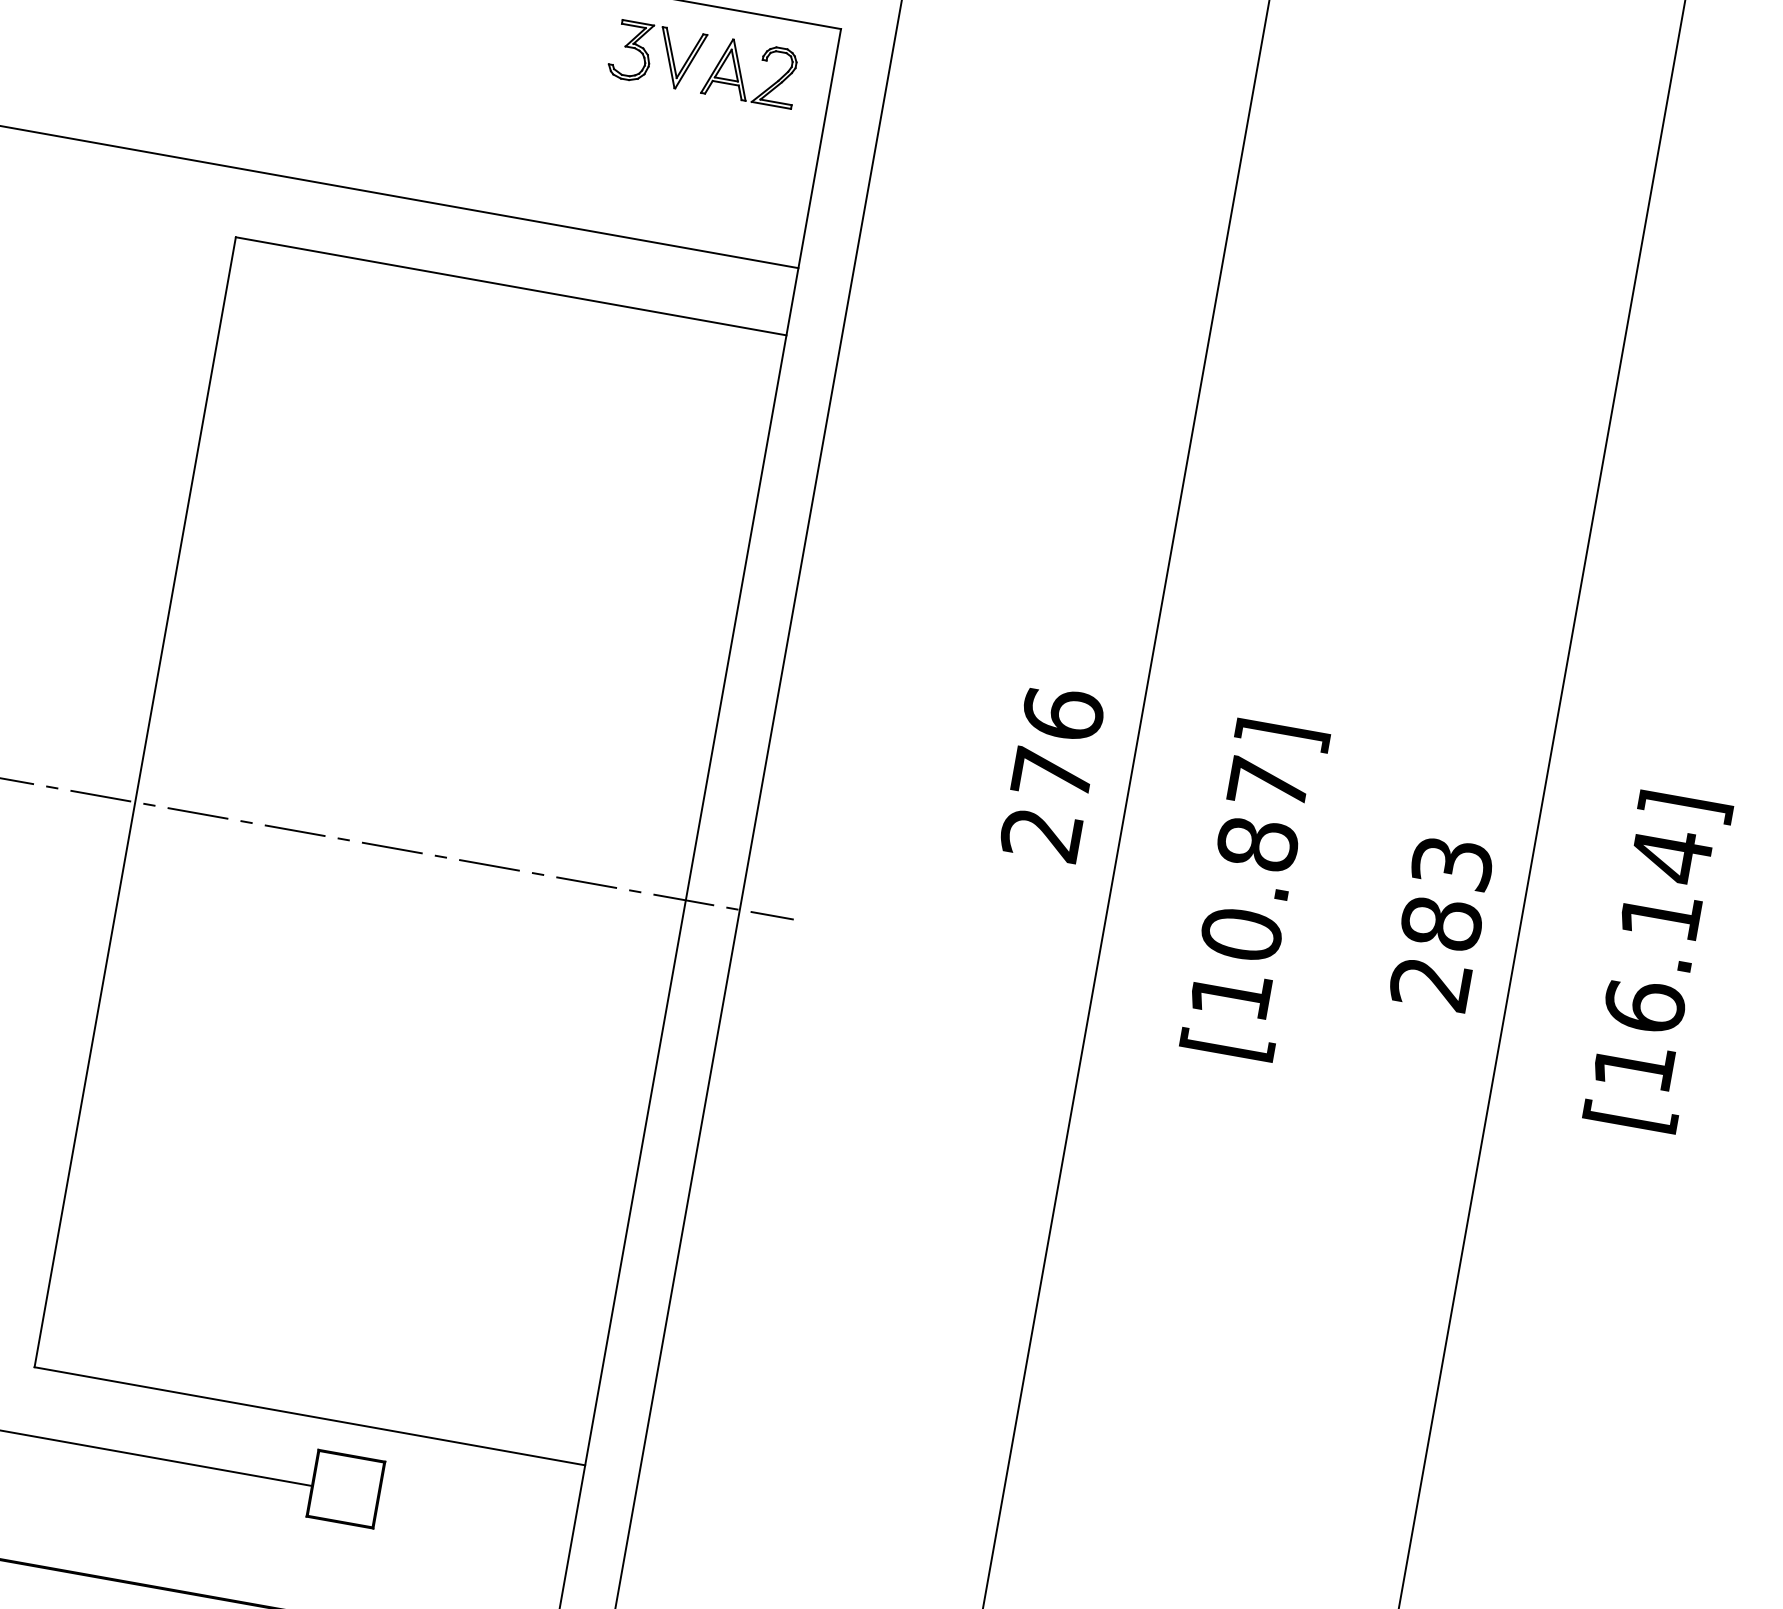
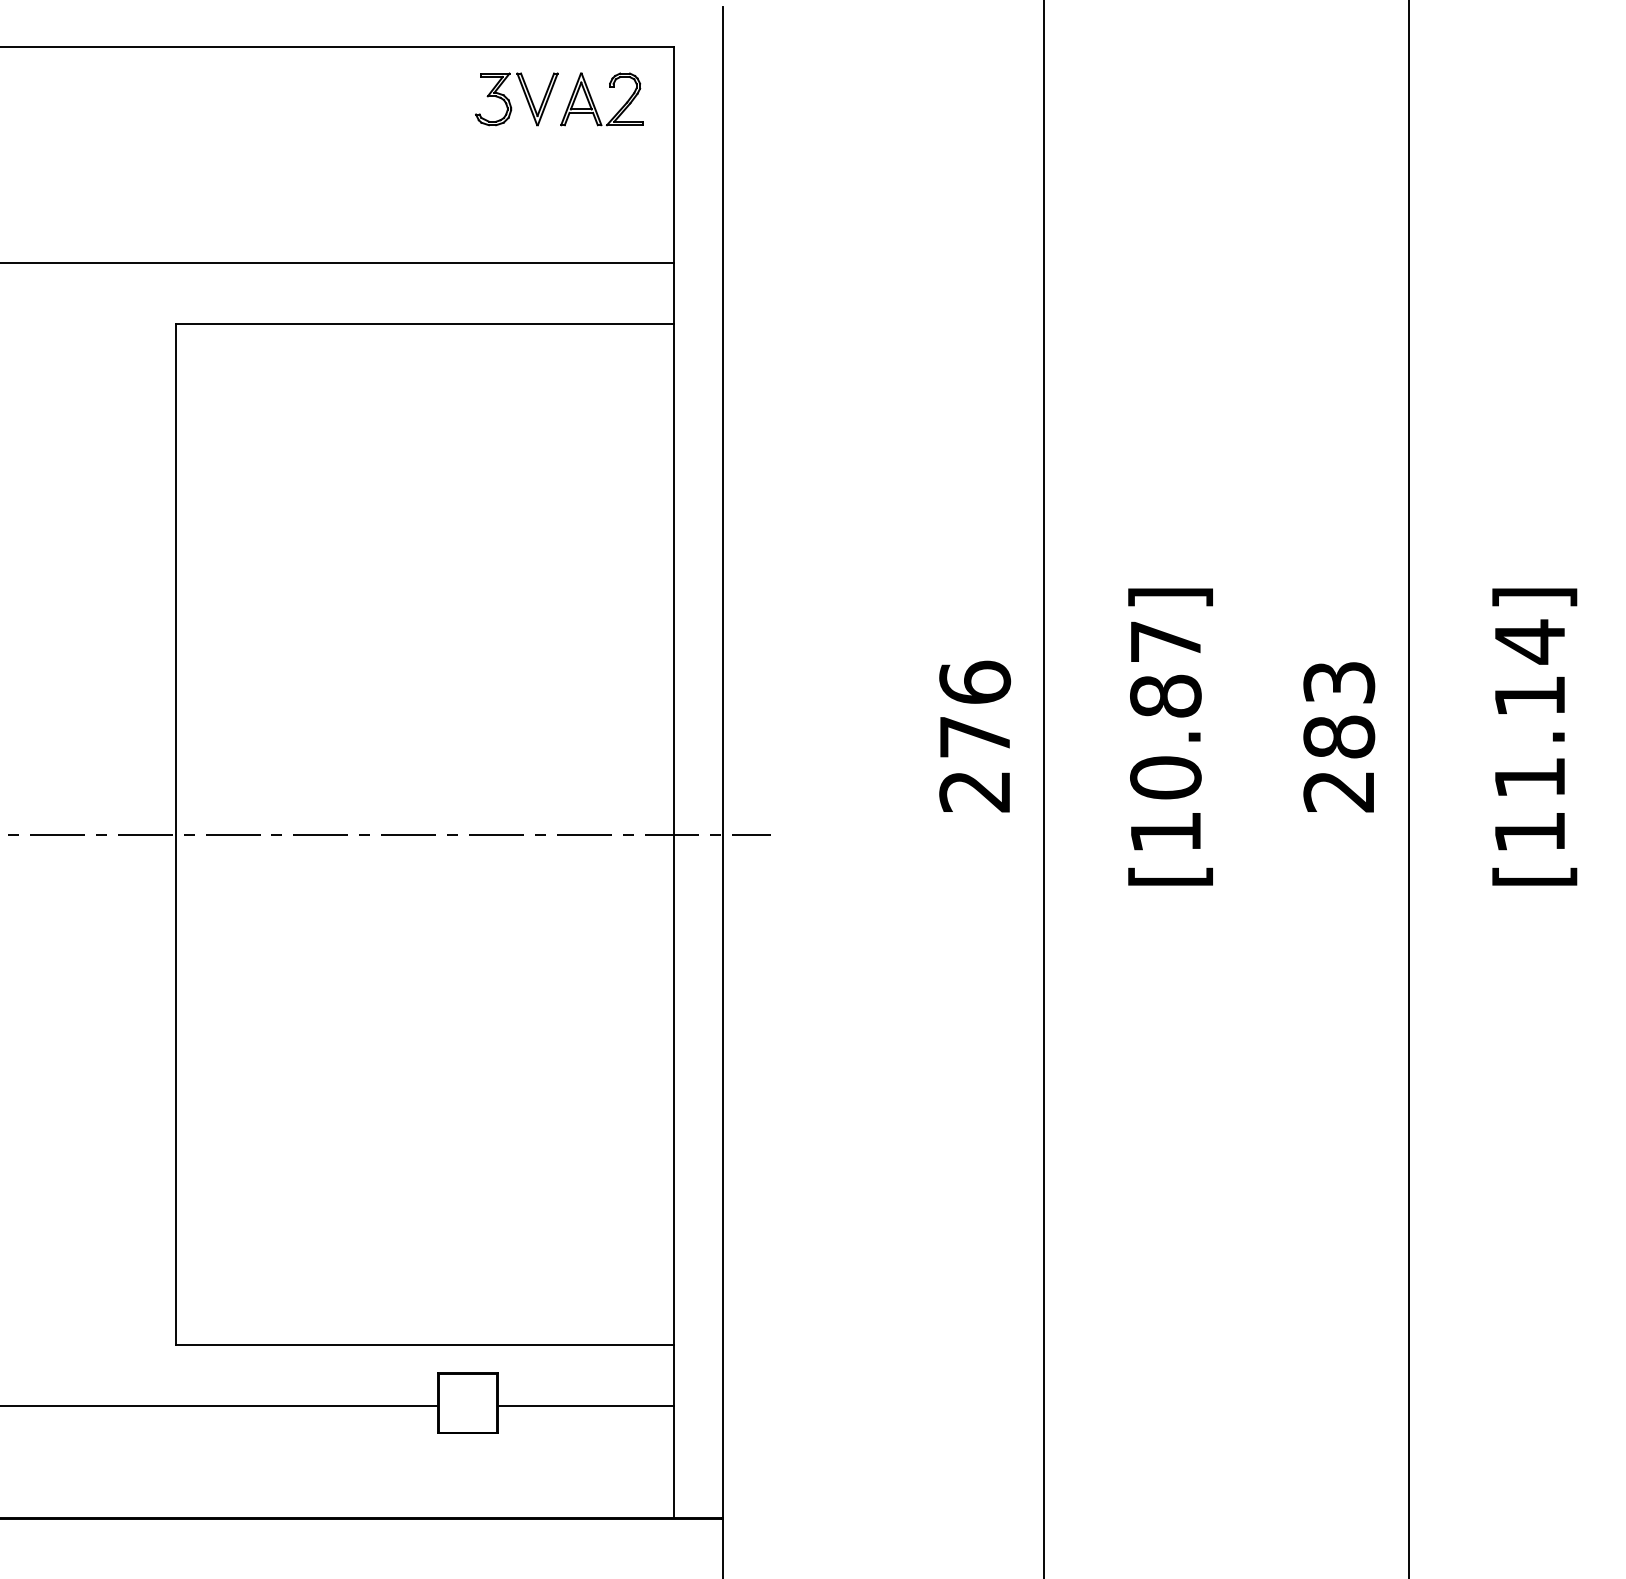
text: (1052, 773) -> (975, 736), moved
text: (1644, 1005) -> (1529, 777), [16.14] -> [11.14]
line: (475, 1514) -> (585, 1405), added

